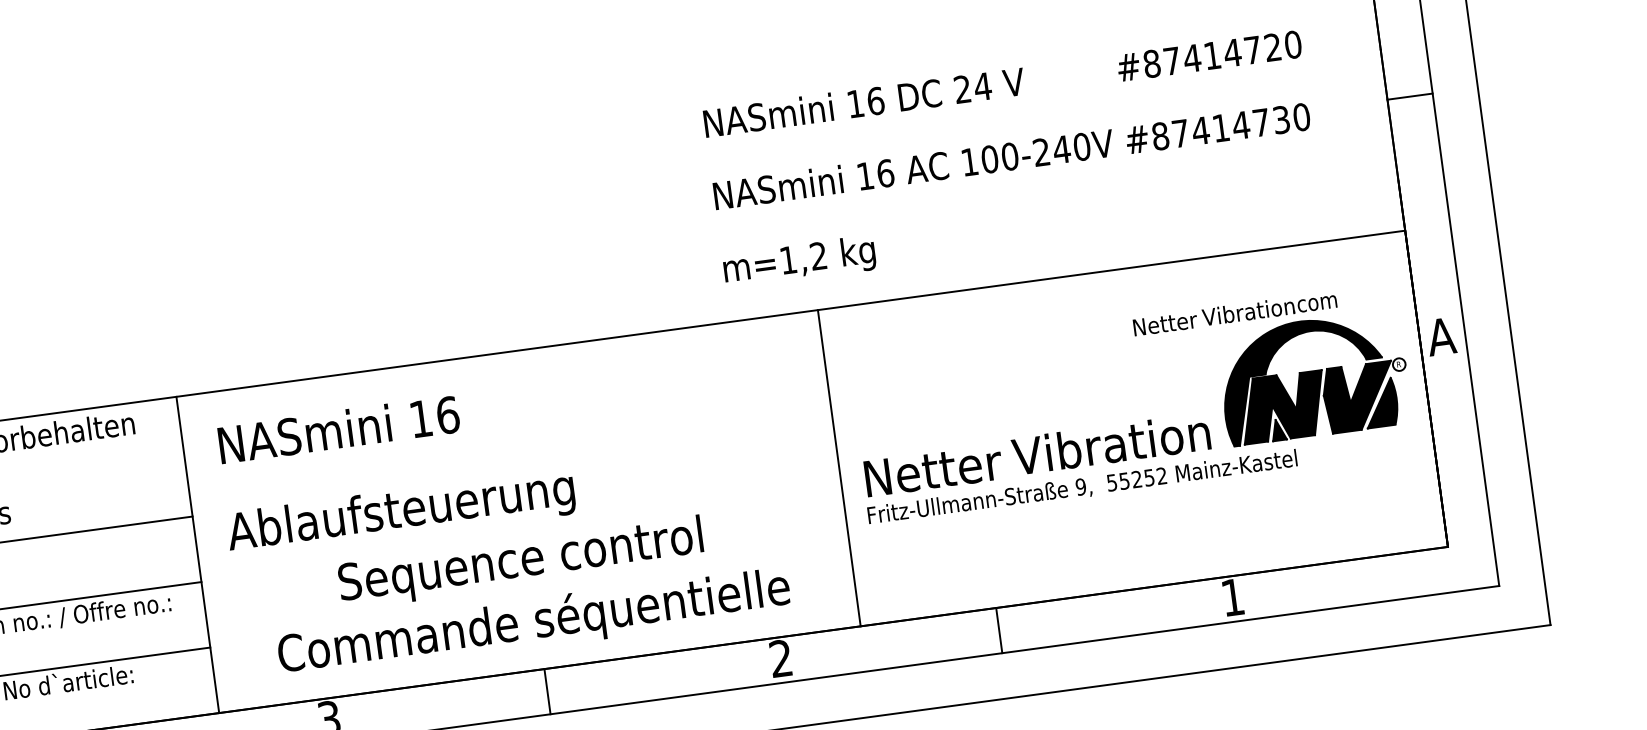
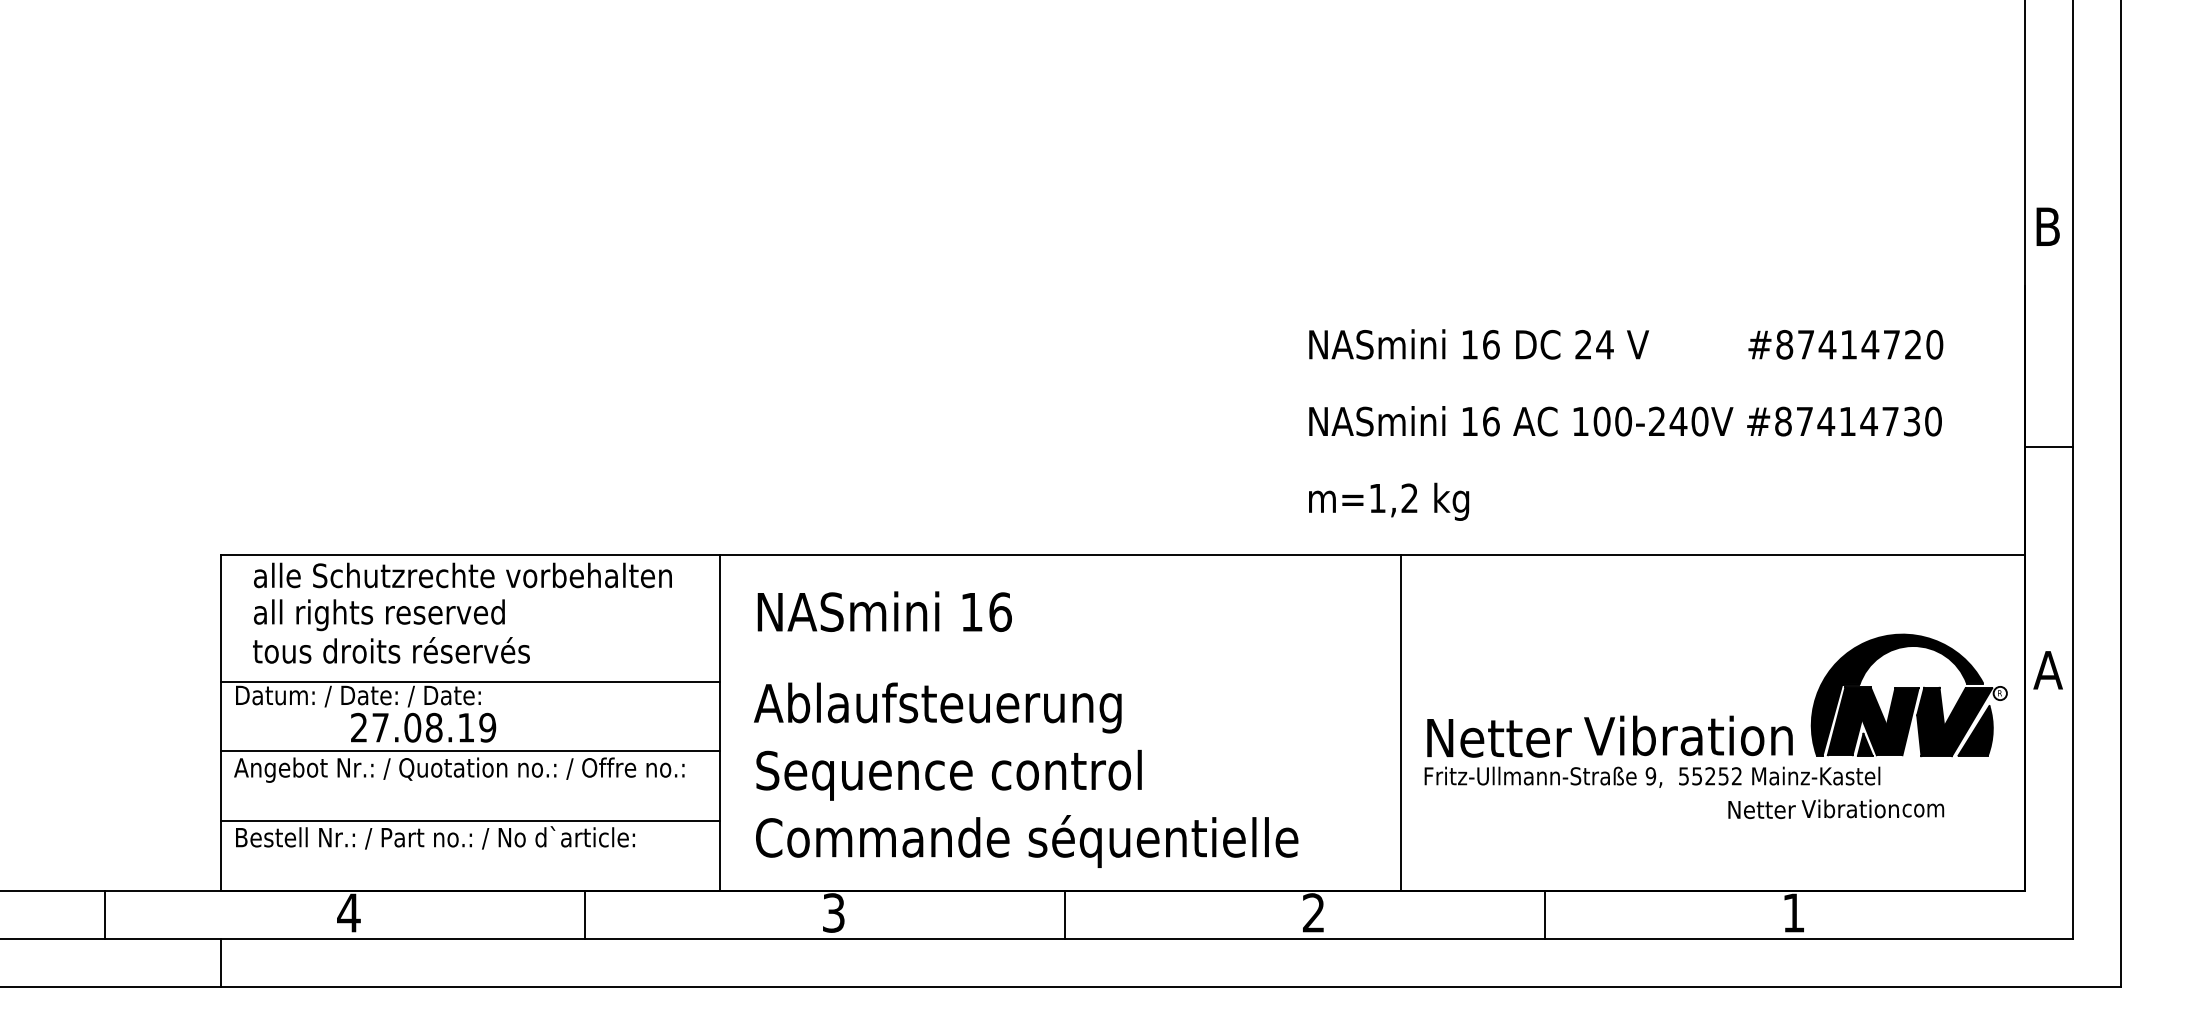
line: (1410, 96) -> (2049, 447), moved
text: (1235, 313) -> (1836, 808), moved
text: (520, 562) -> (948, 774), moved
text: (534, 623) -> (1027, 841), moved

